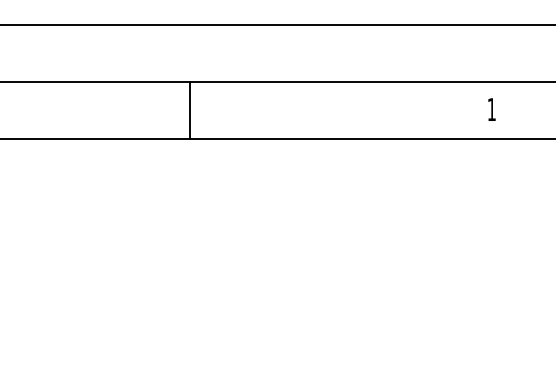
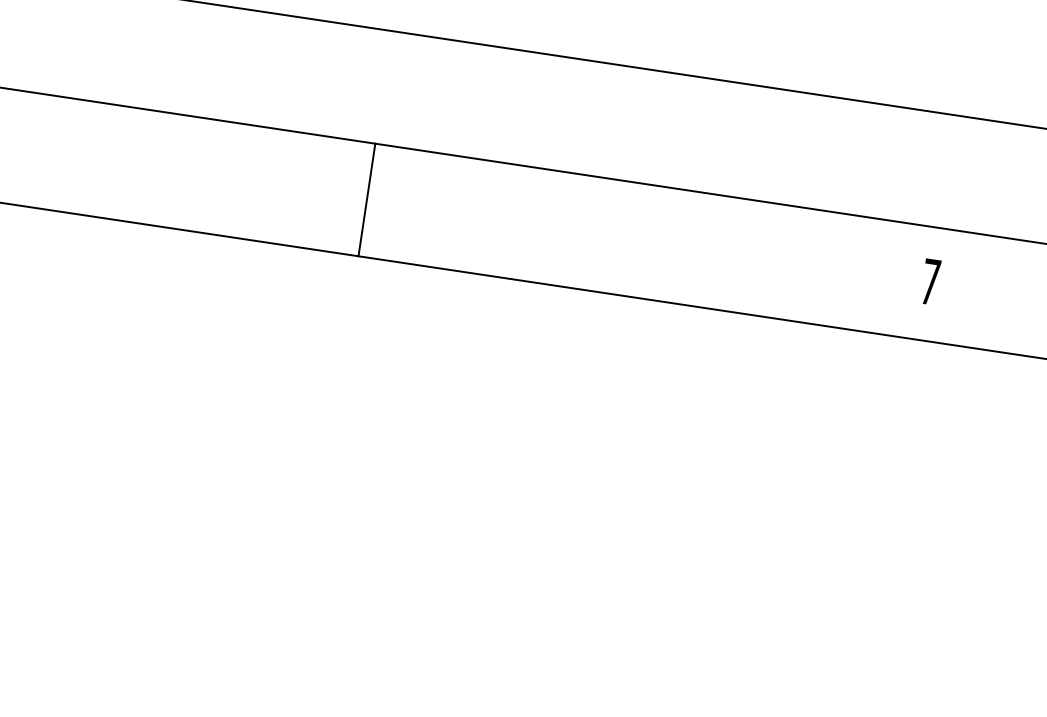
text: (491, 109) -> (929, 281), 1 -> 7
line: (190, 110) -> (367, 199), moved

